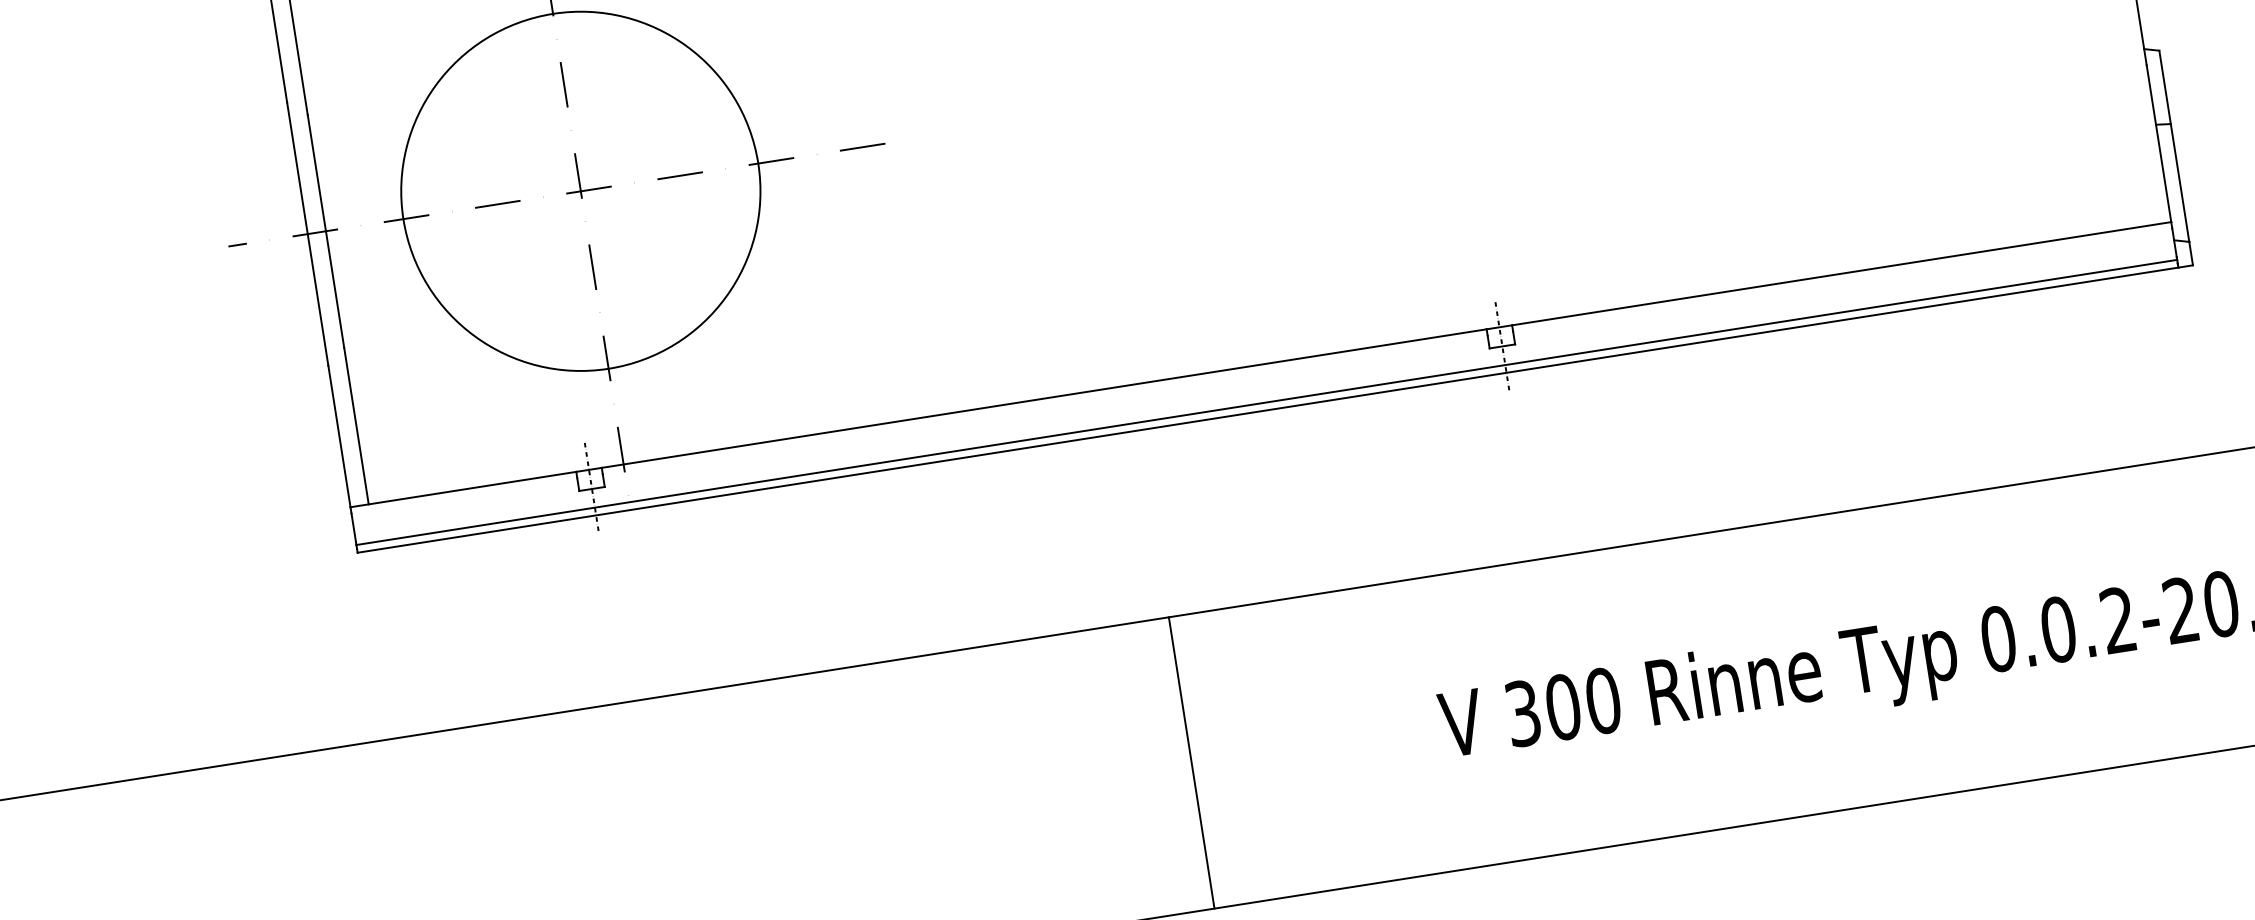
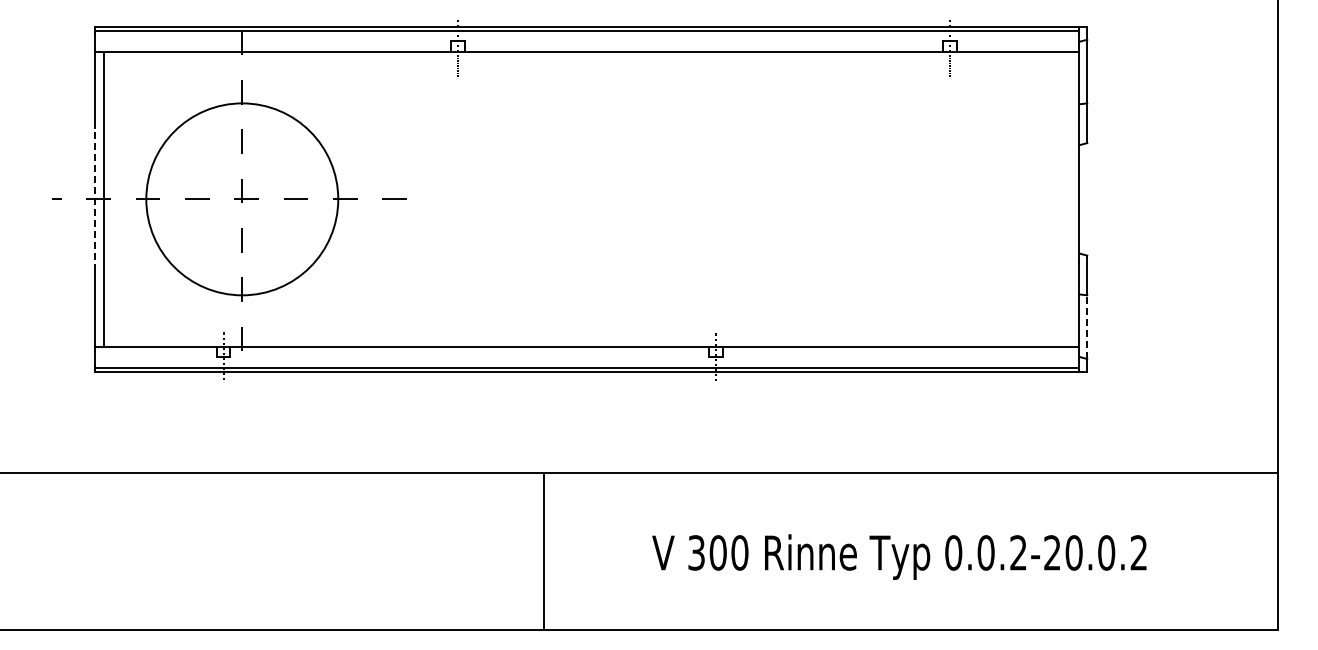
line: (2180, 183) -> (1087, 327), solid -> dashed
line: (307, 232) -> (94, 198), solid -> dashed
line: (1191, 762) -> (543, 551), moved

